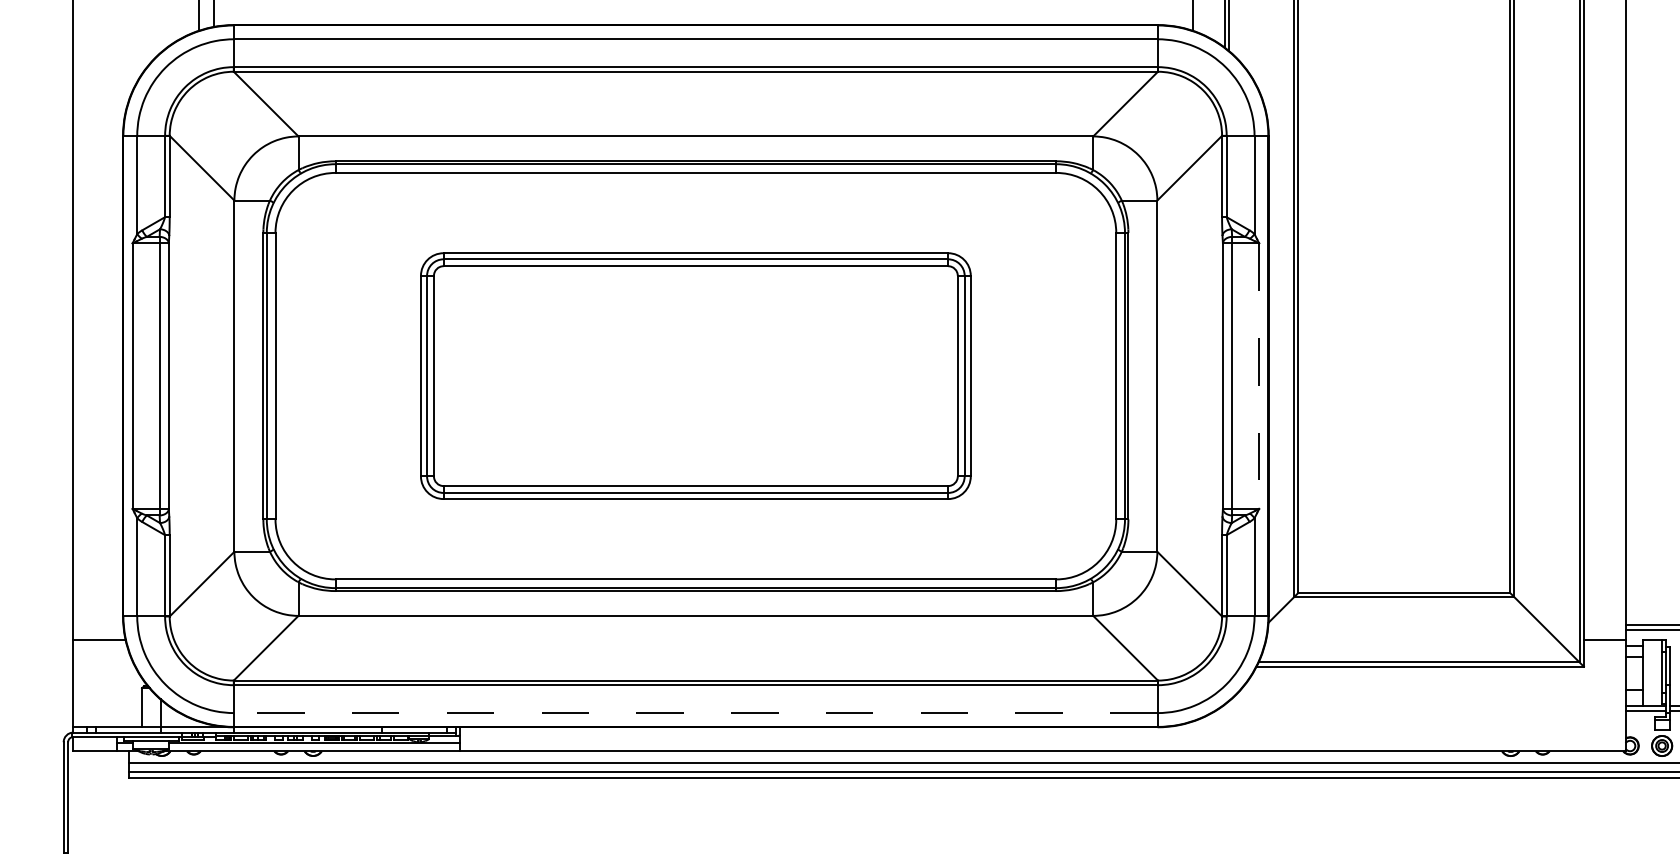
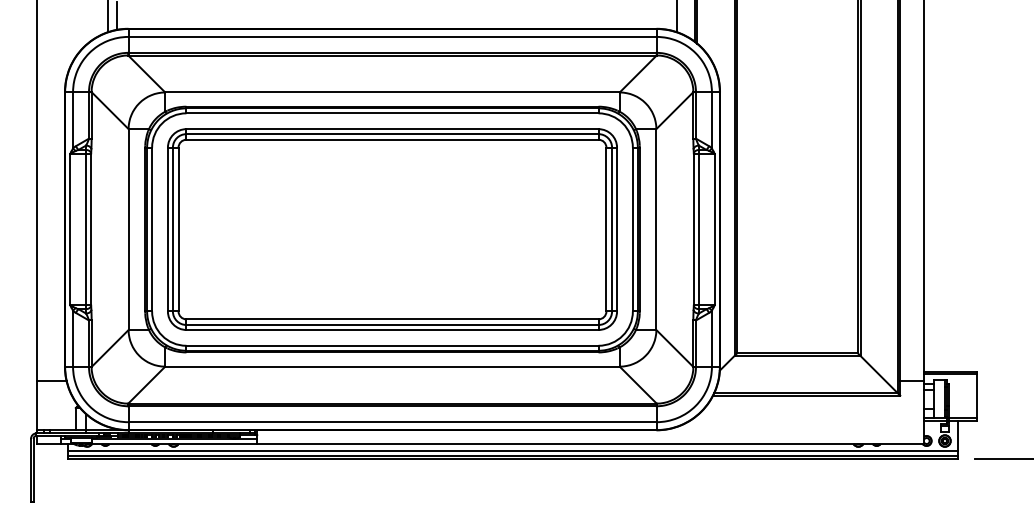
part: (695, 376) -> (392, 229), size x1.43
line: (1259, 376) -> (714, 229), dashed -> solid
line: (695, 713) -> (392, 422), dashed -> solid

